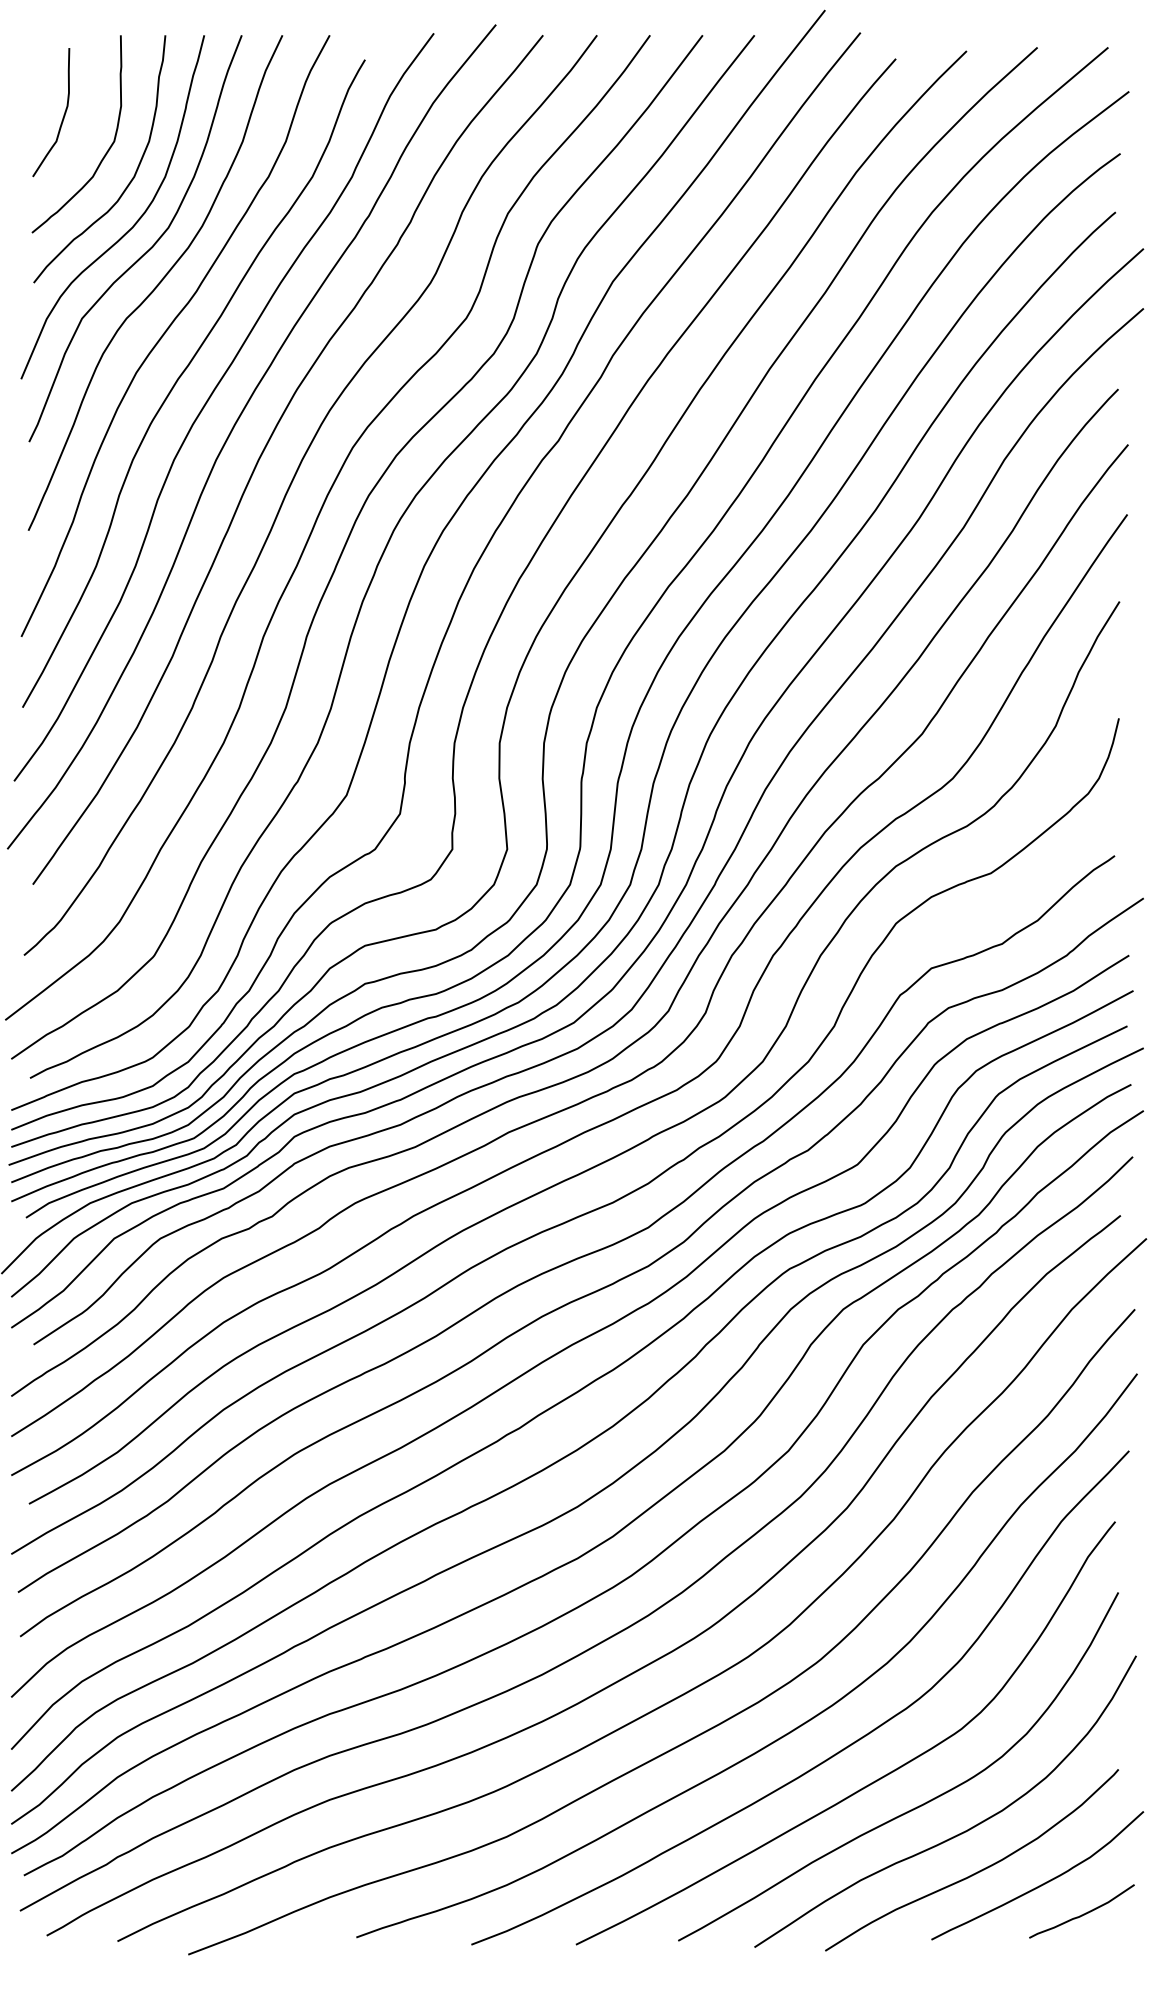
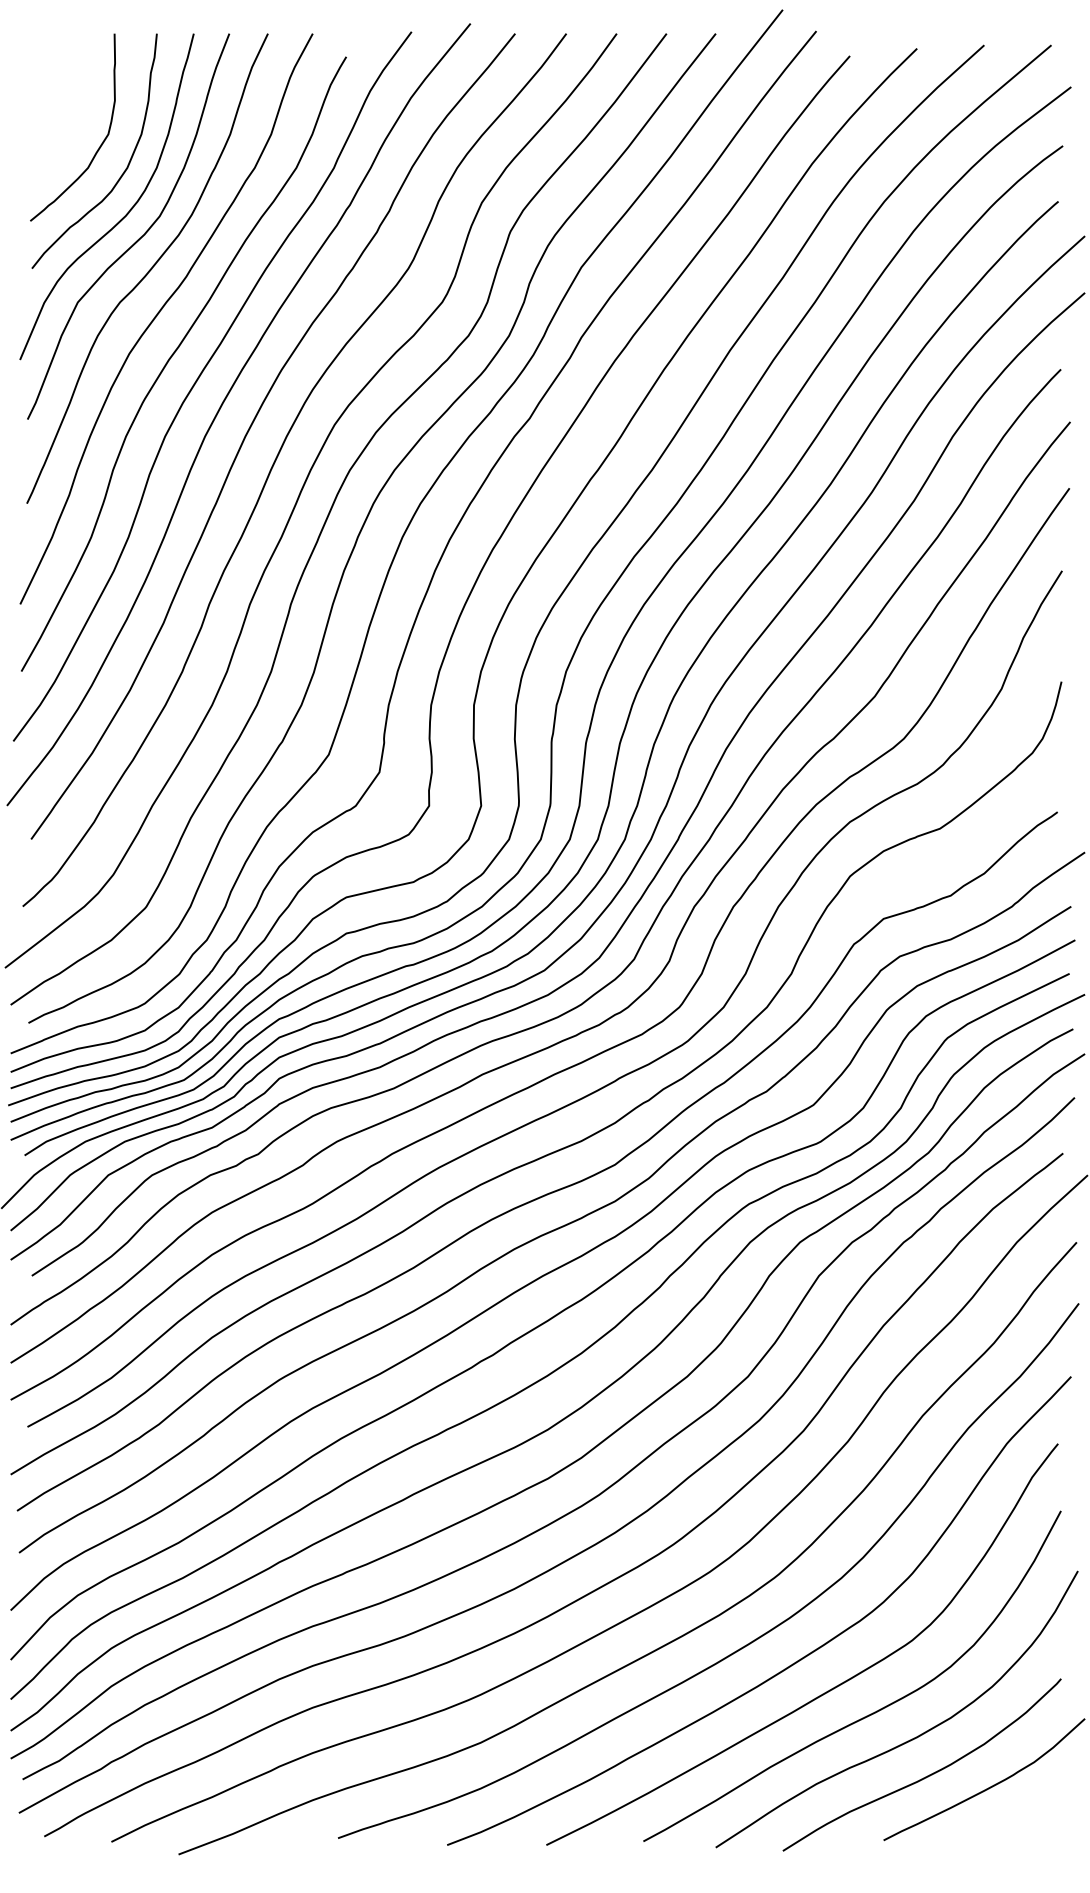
curve: (62, 117) -> (59, 111), removed
curve: (1083, 1913) -> (1027, 1815), removed

